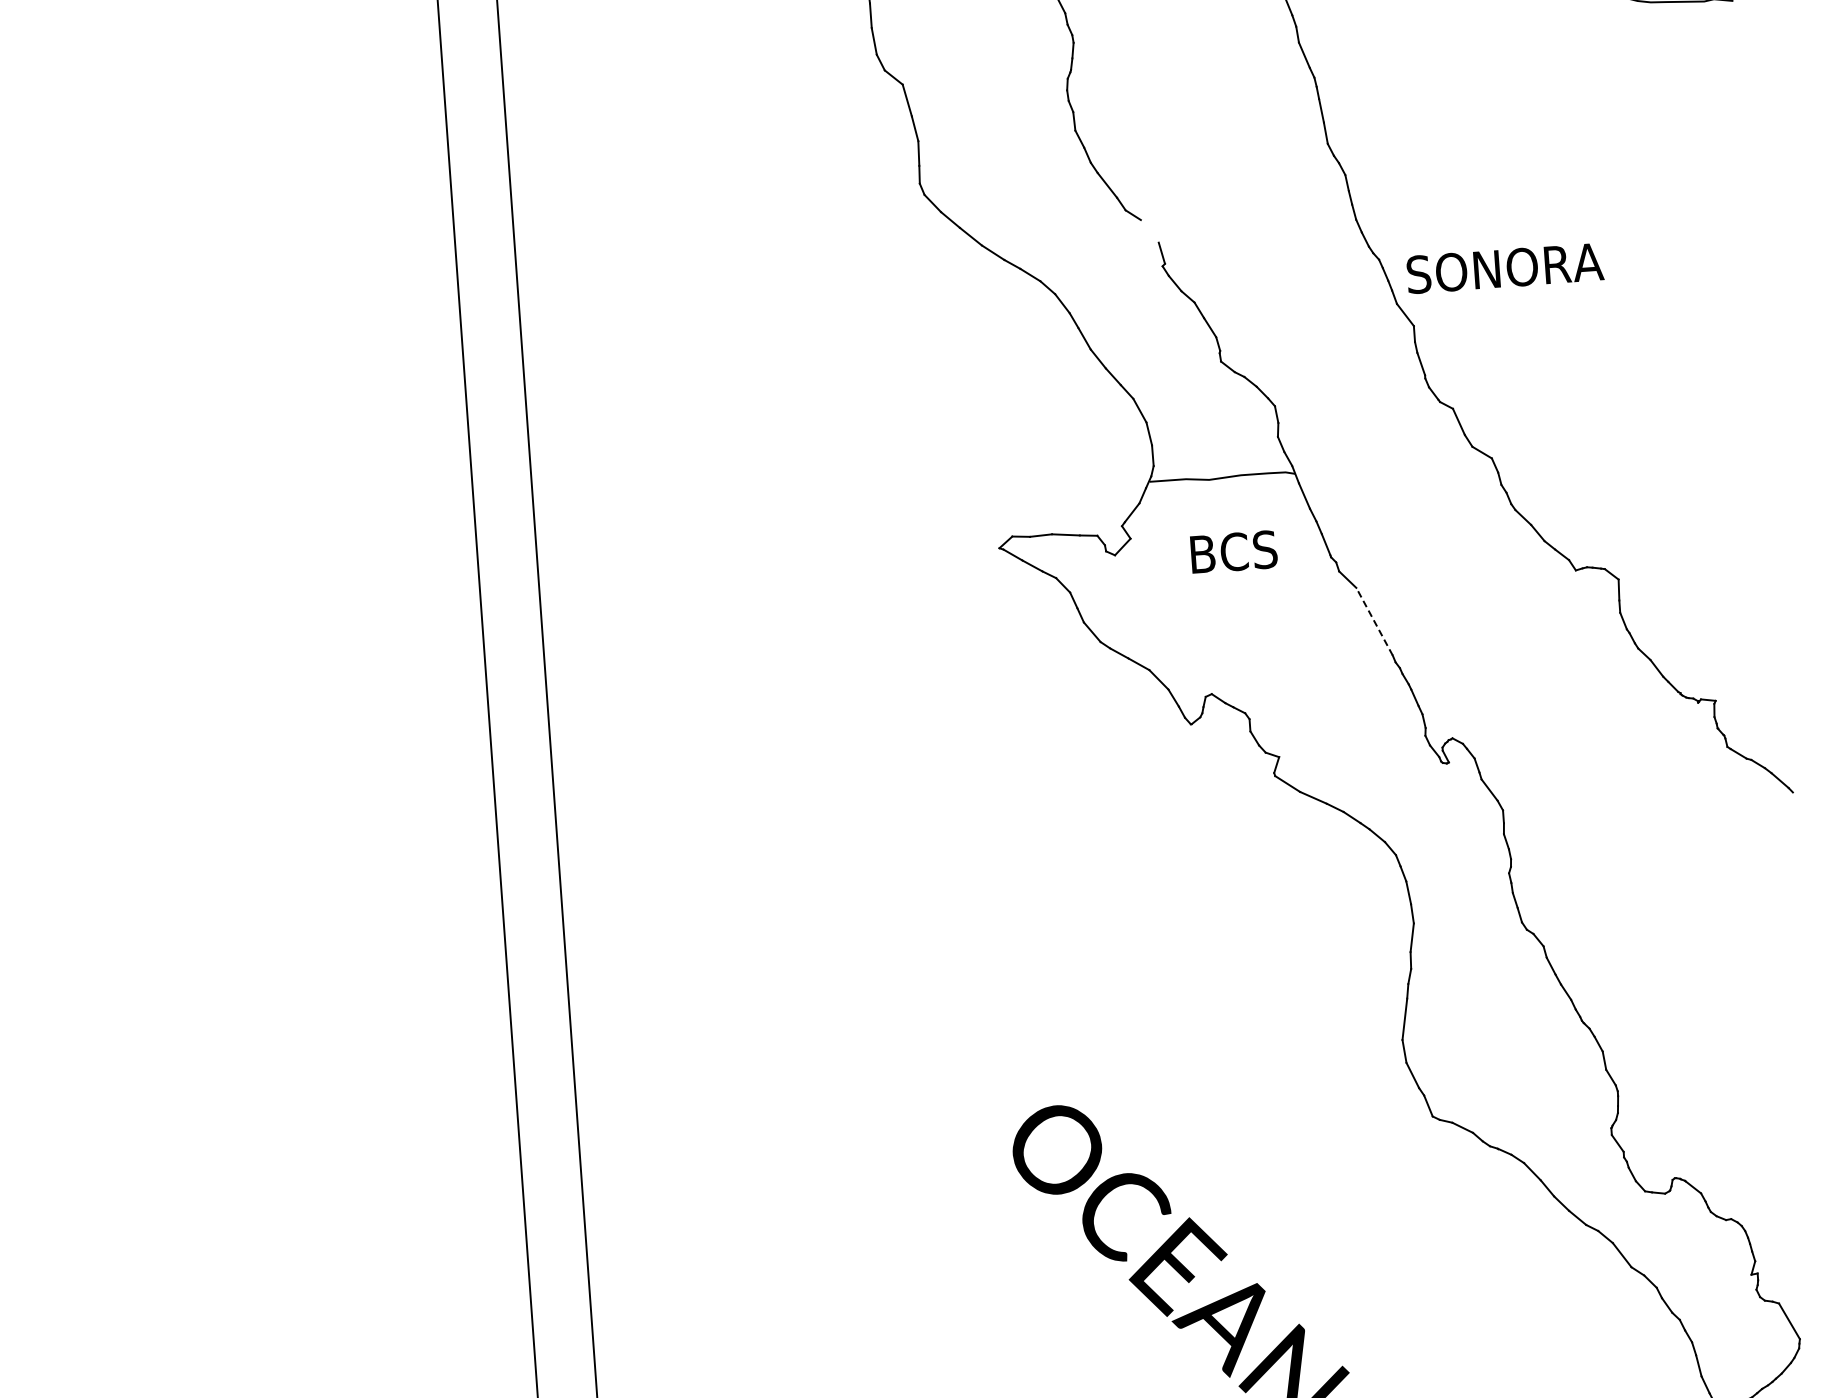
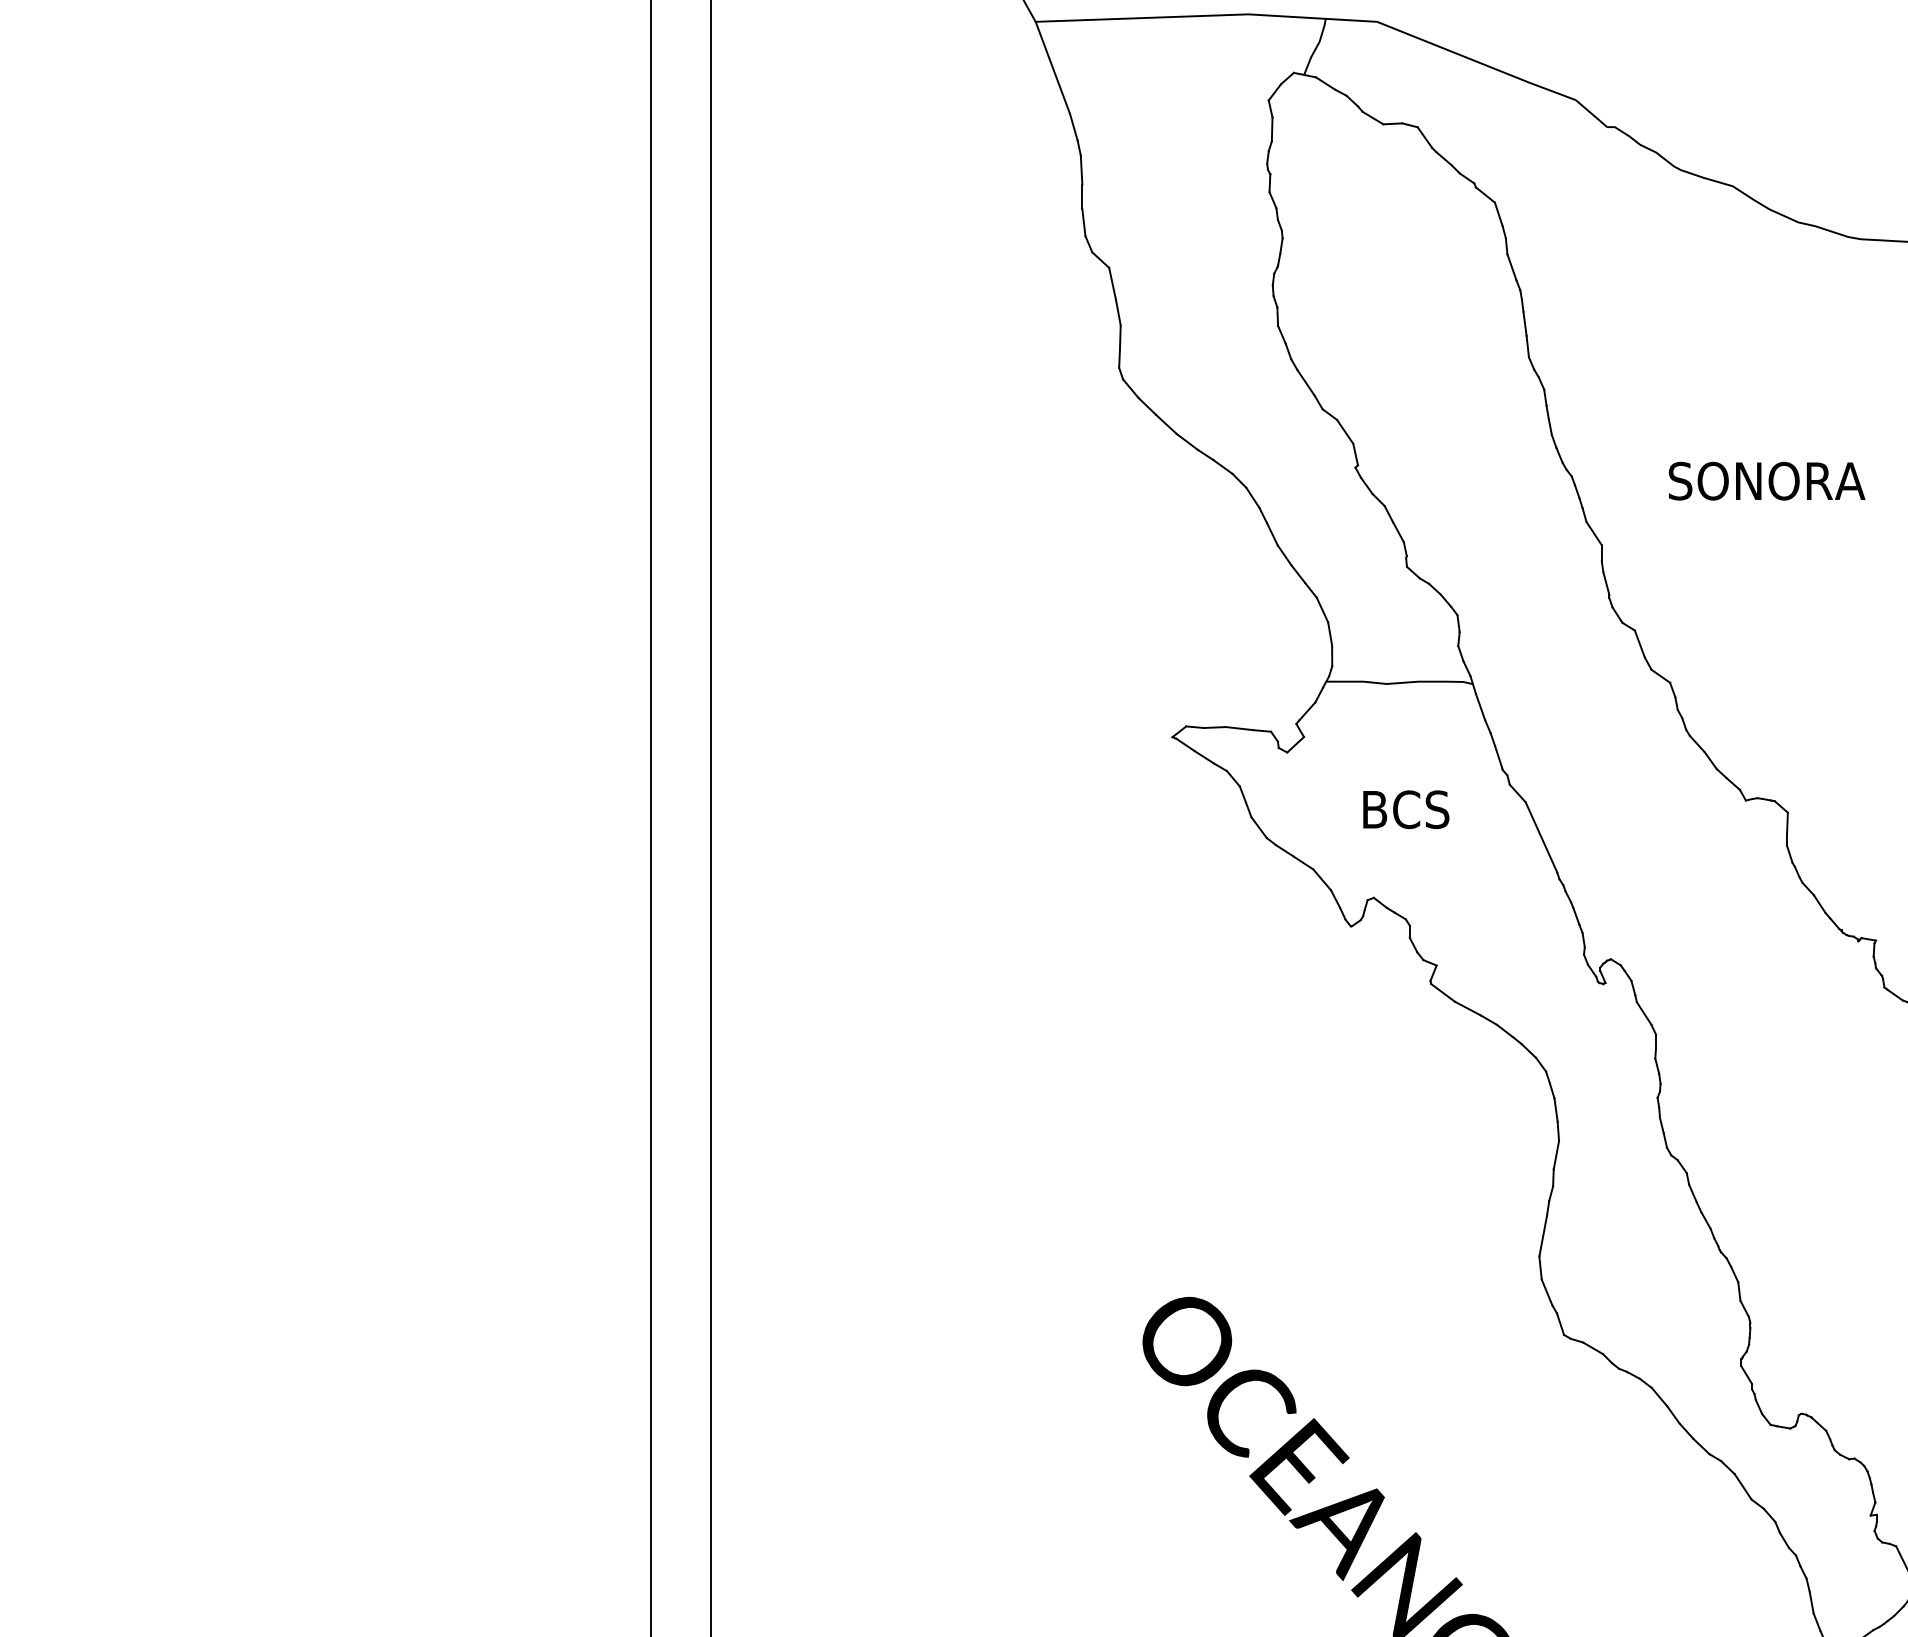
line: (1150, 230) -> (1345, 431), added
text: (1504, 267) -> (1766, 480), moved
text: (1234, 551) -> (1406, 809), moved
line: (1374, 620) -> (1541, 836), dashed -> solid

